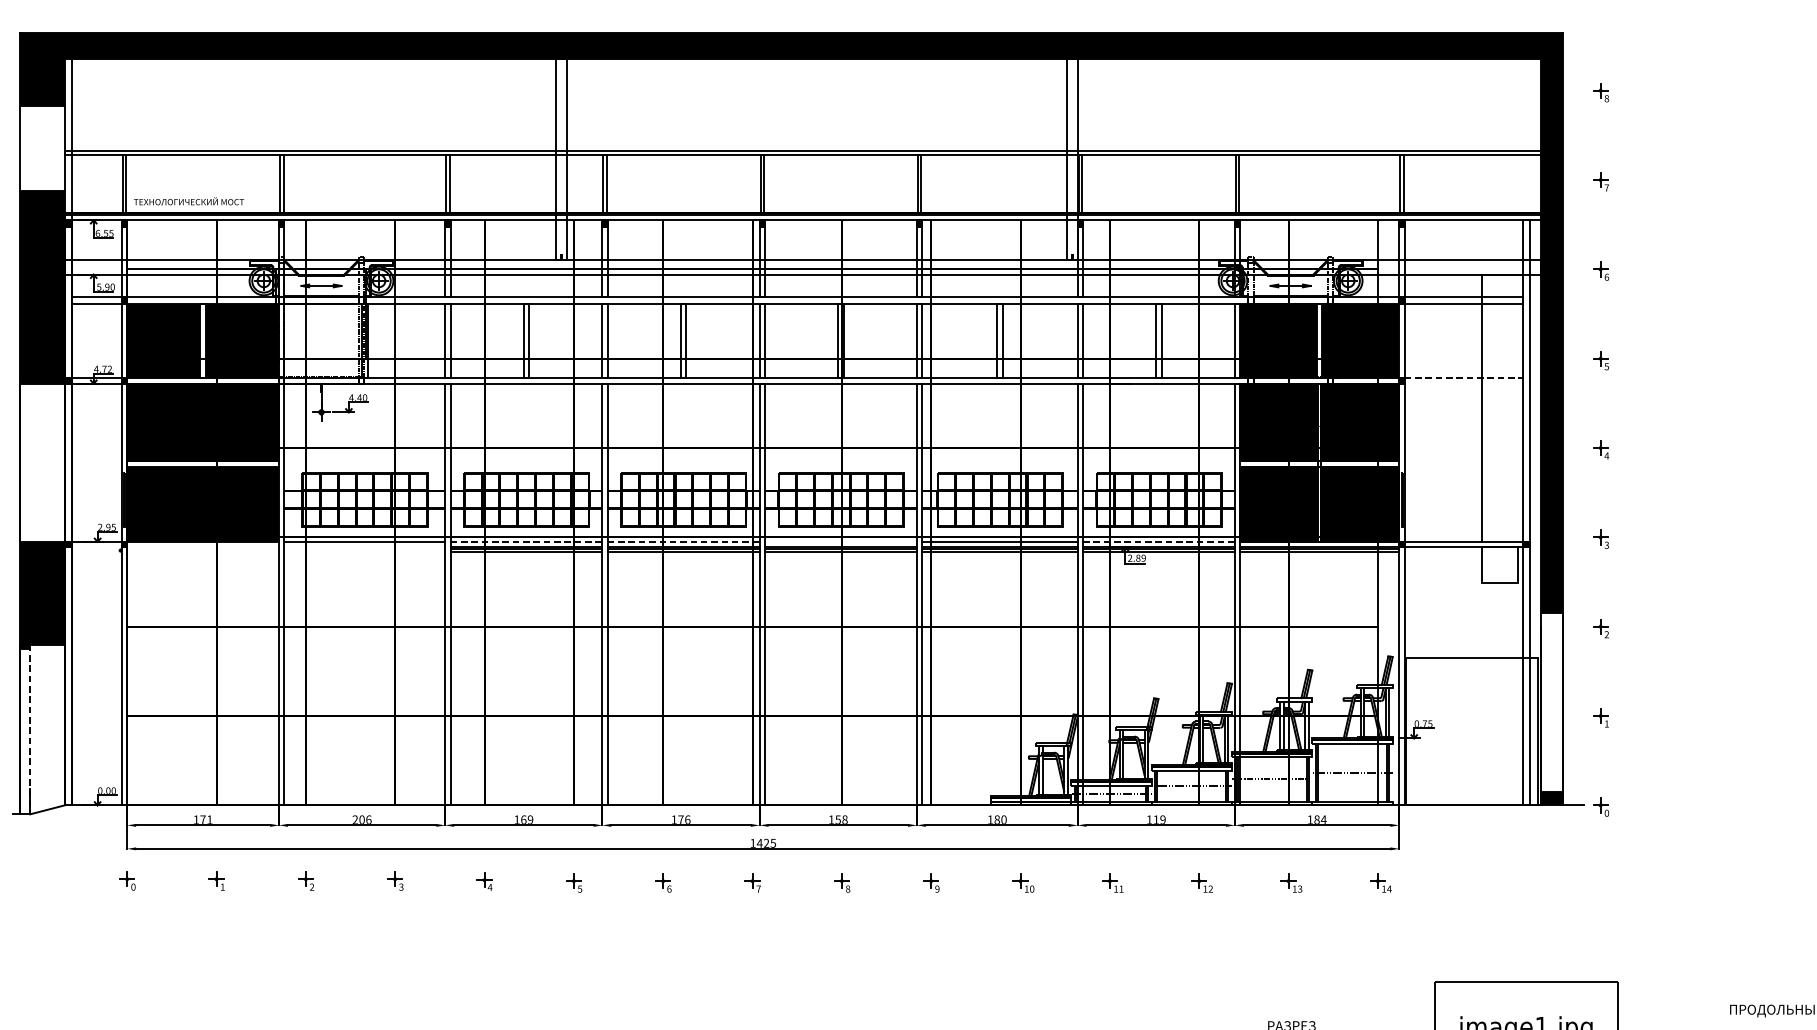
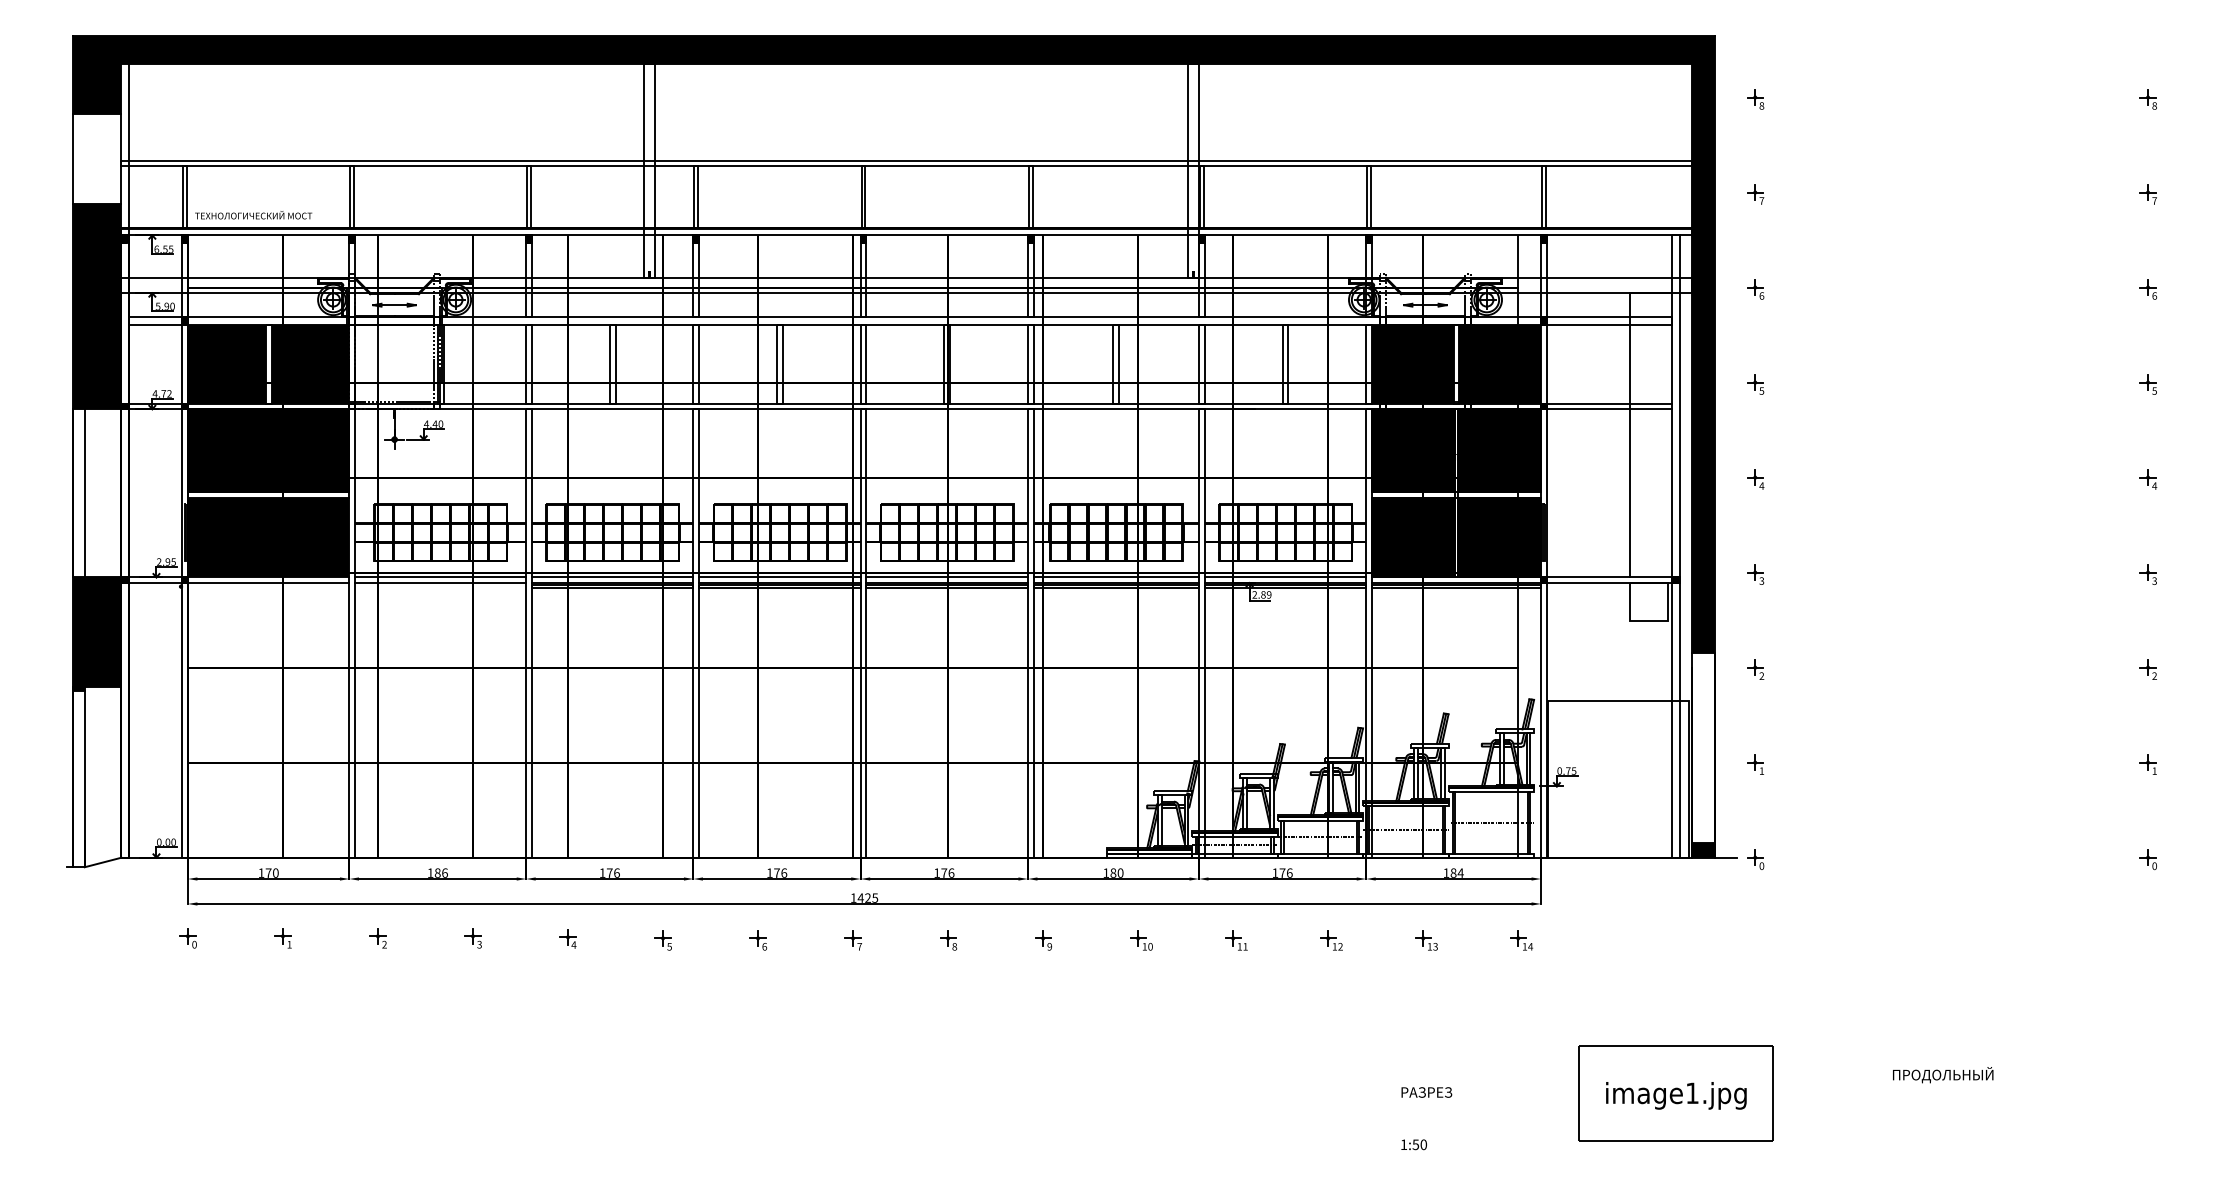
line: (1463, 378) -> (1609, 403), dashed -> solid
line: (1463, 384) -> (1609, 409), added
line: (29, 462) -> (84, 493), added
line: (526, 541) -> (612, 577), dashed -> solid
line: (683, 541) -> (779, 577), dashed -> solid
line: (840, 541) -> (946, 577), added
line: (1159, 541) -> (1285, 577), dashed -> solid
line: (175, 547) -> (239, 583), added
line: (364, 547) -> (440, 583), added
line: (29, 729) -> (84, 777), dashed -> solid
text: (209, 819) -> (275, 872), 171 -> 170
text: (358, 819) -> (433, 872), 206 -> 186
text: (527, 819) -> (613, 872), 169 -> 176
text: (841, 819) -> (947, 872), 158 -> 176
text: (1159, 819) -> (1285, 872), 119 -> 176

